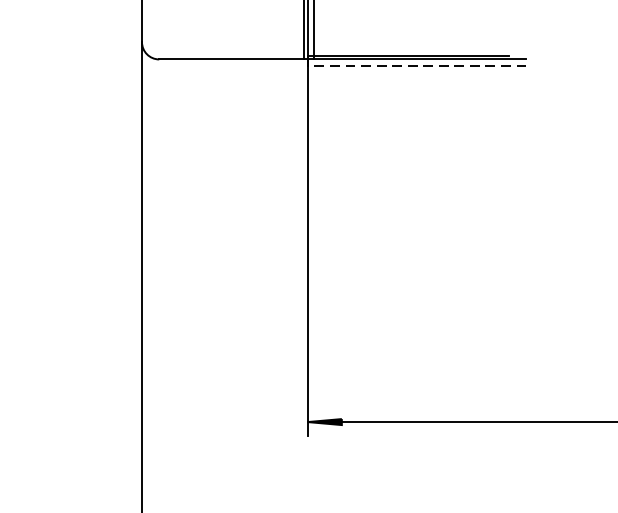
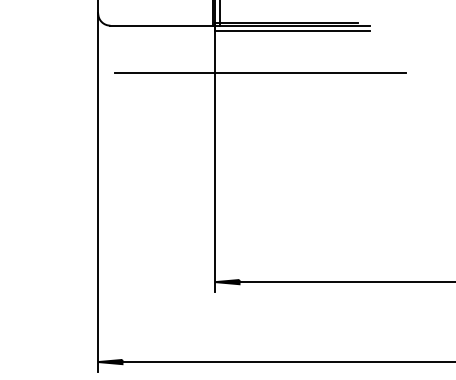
line: (416, 66) -> (292, 30), dashed -> solid
line: (371, 125) -> (260, 72), added

